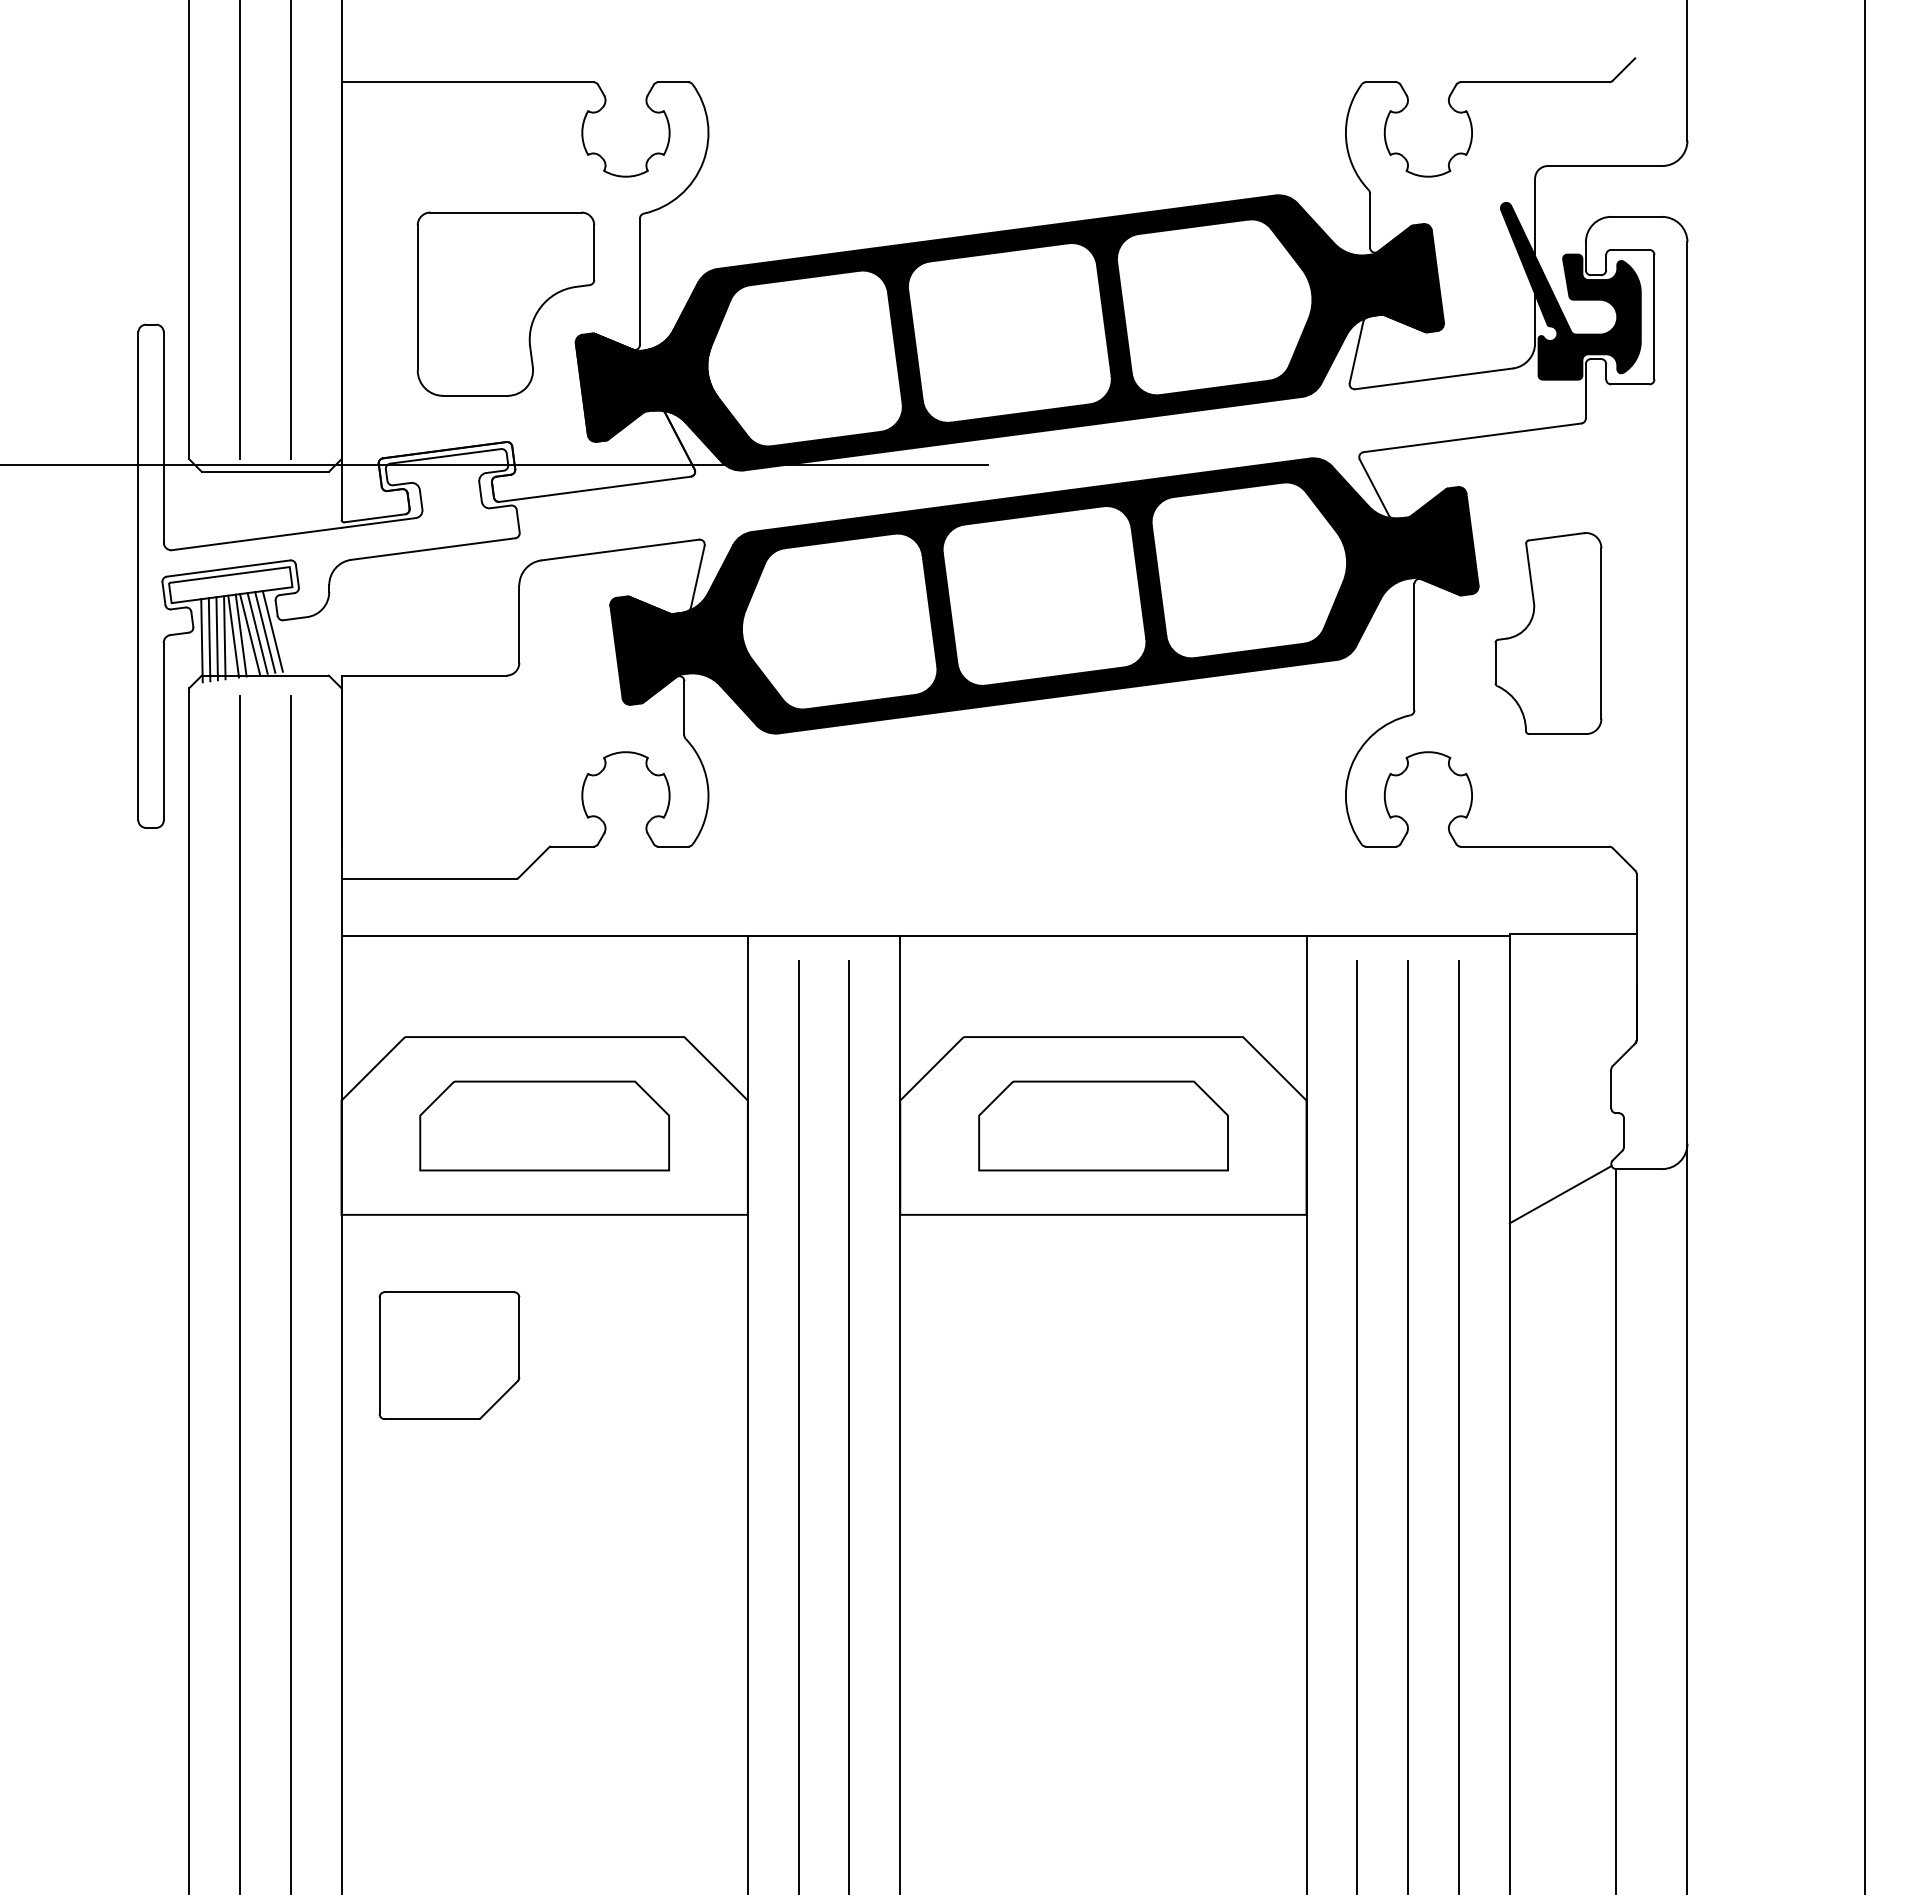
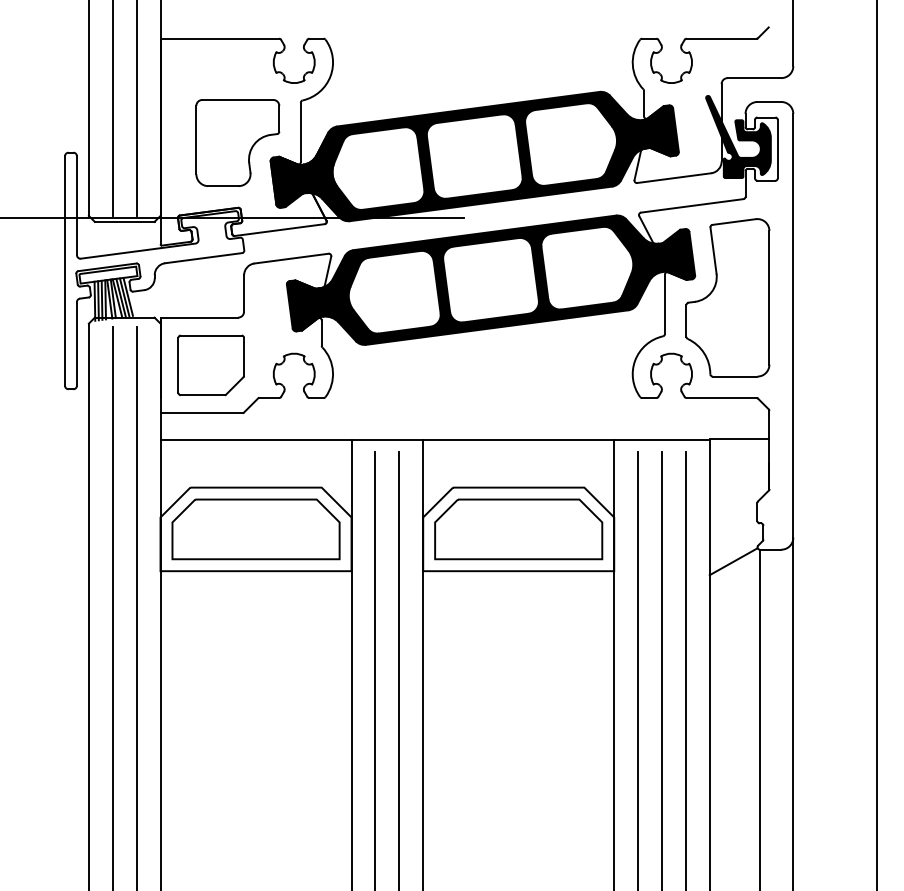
part: (1547, 632) -> (727, 297), size x1.67
part: (543, 1126) -> (255, 529), size x1.43
part: (1102, 1126) -> (518, 529), size x1.43
part: (447, 1355) -> (210, 365), moved

